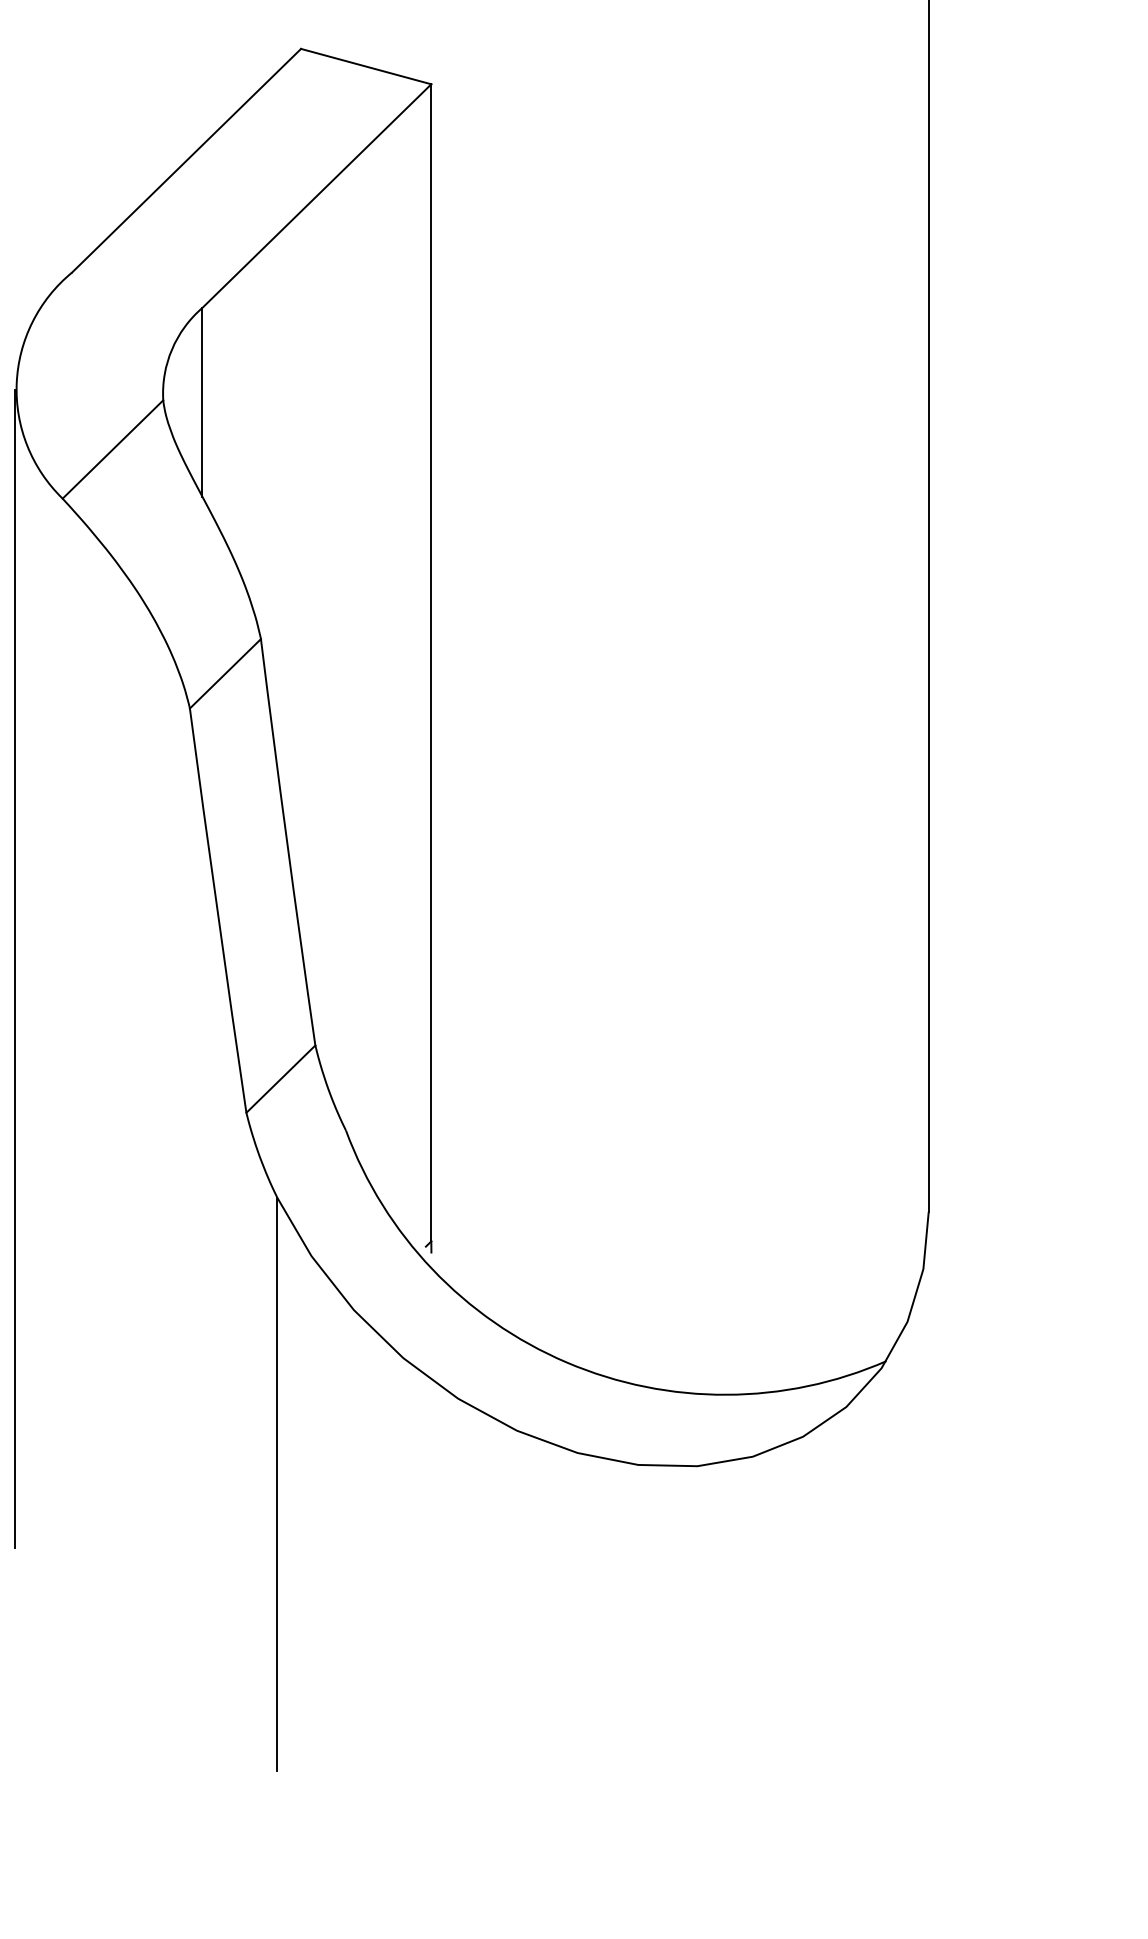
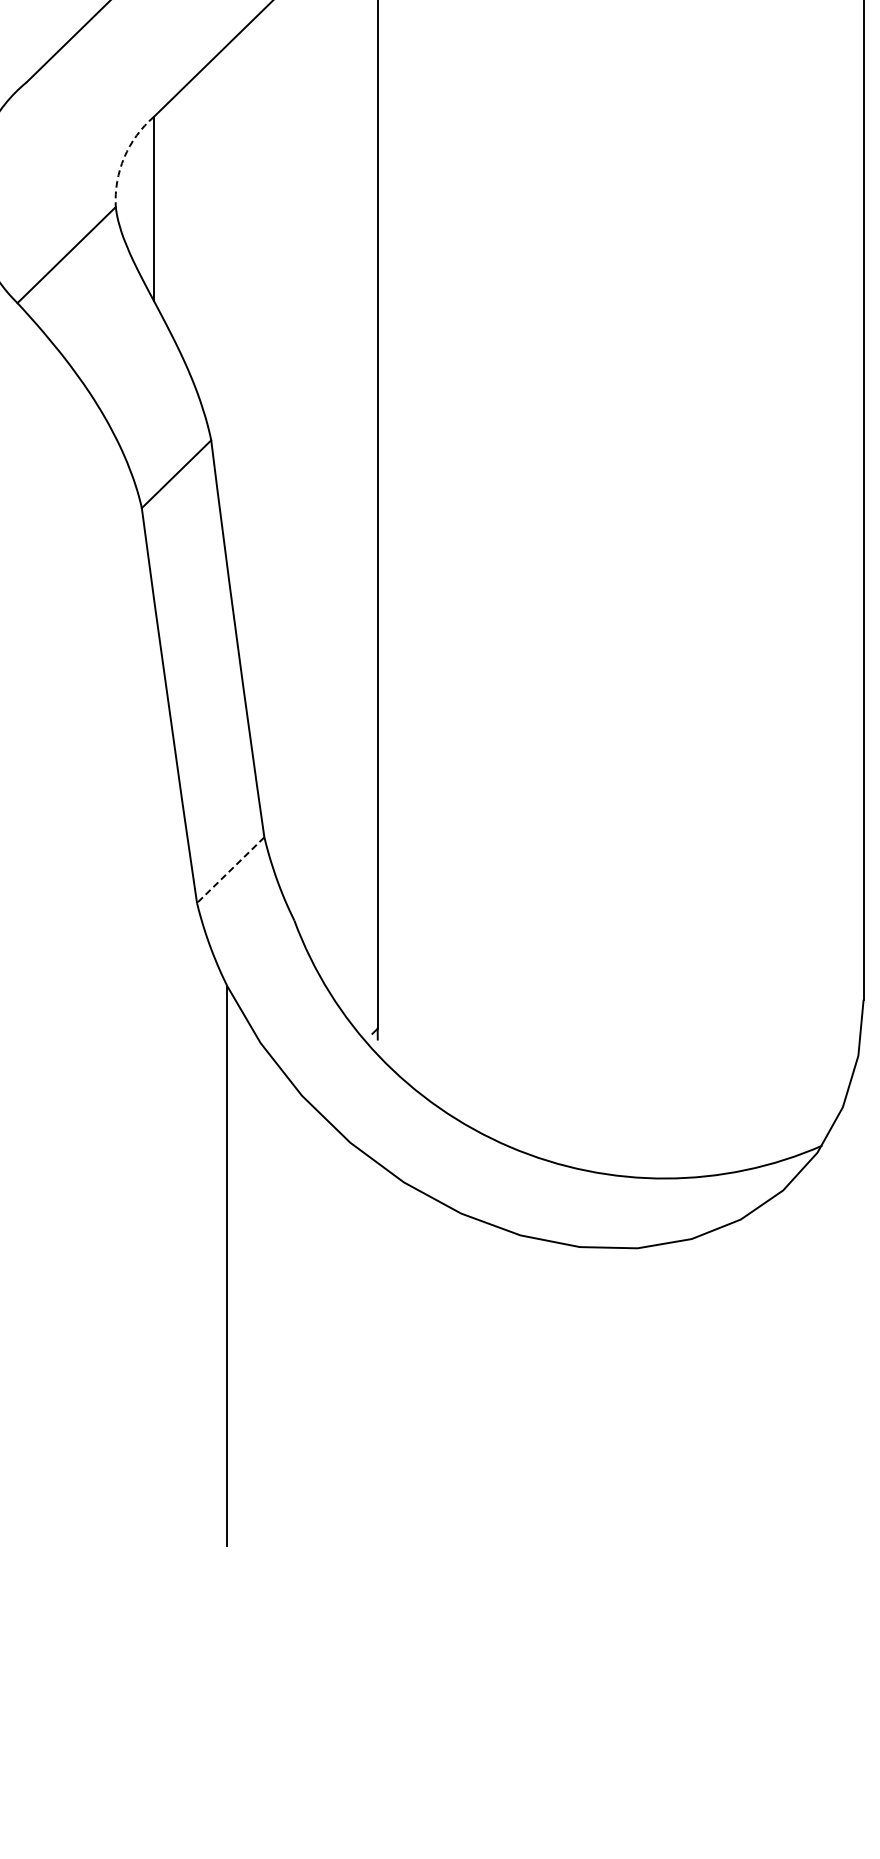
arc: (172, 349) -> (124, 157), solid -> dashed
line: (280, 1079) -> (230, 870), solid -> dashed

